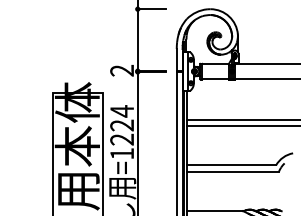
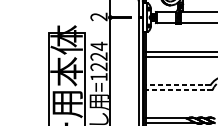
line: (231, 165) -> (178, 85), solid -> dashed
line: (232, 171) -> (178, 89), solid -> dashed

